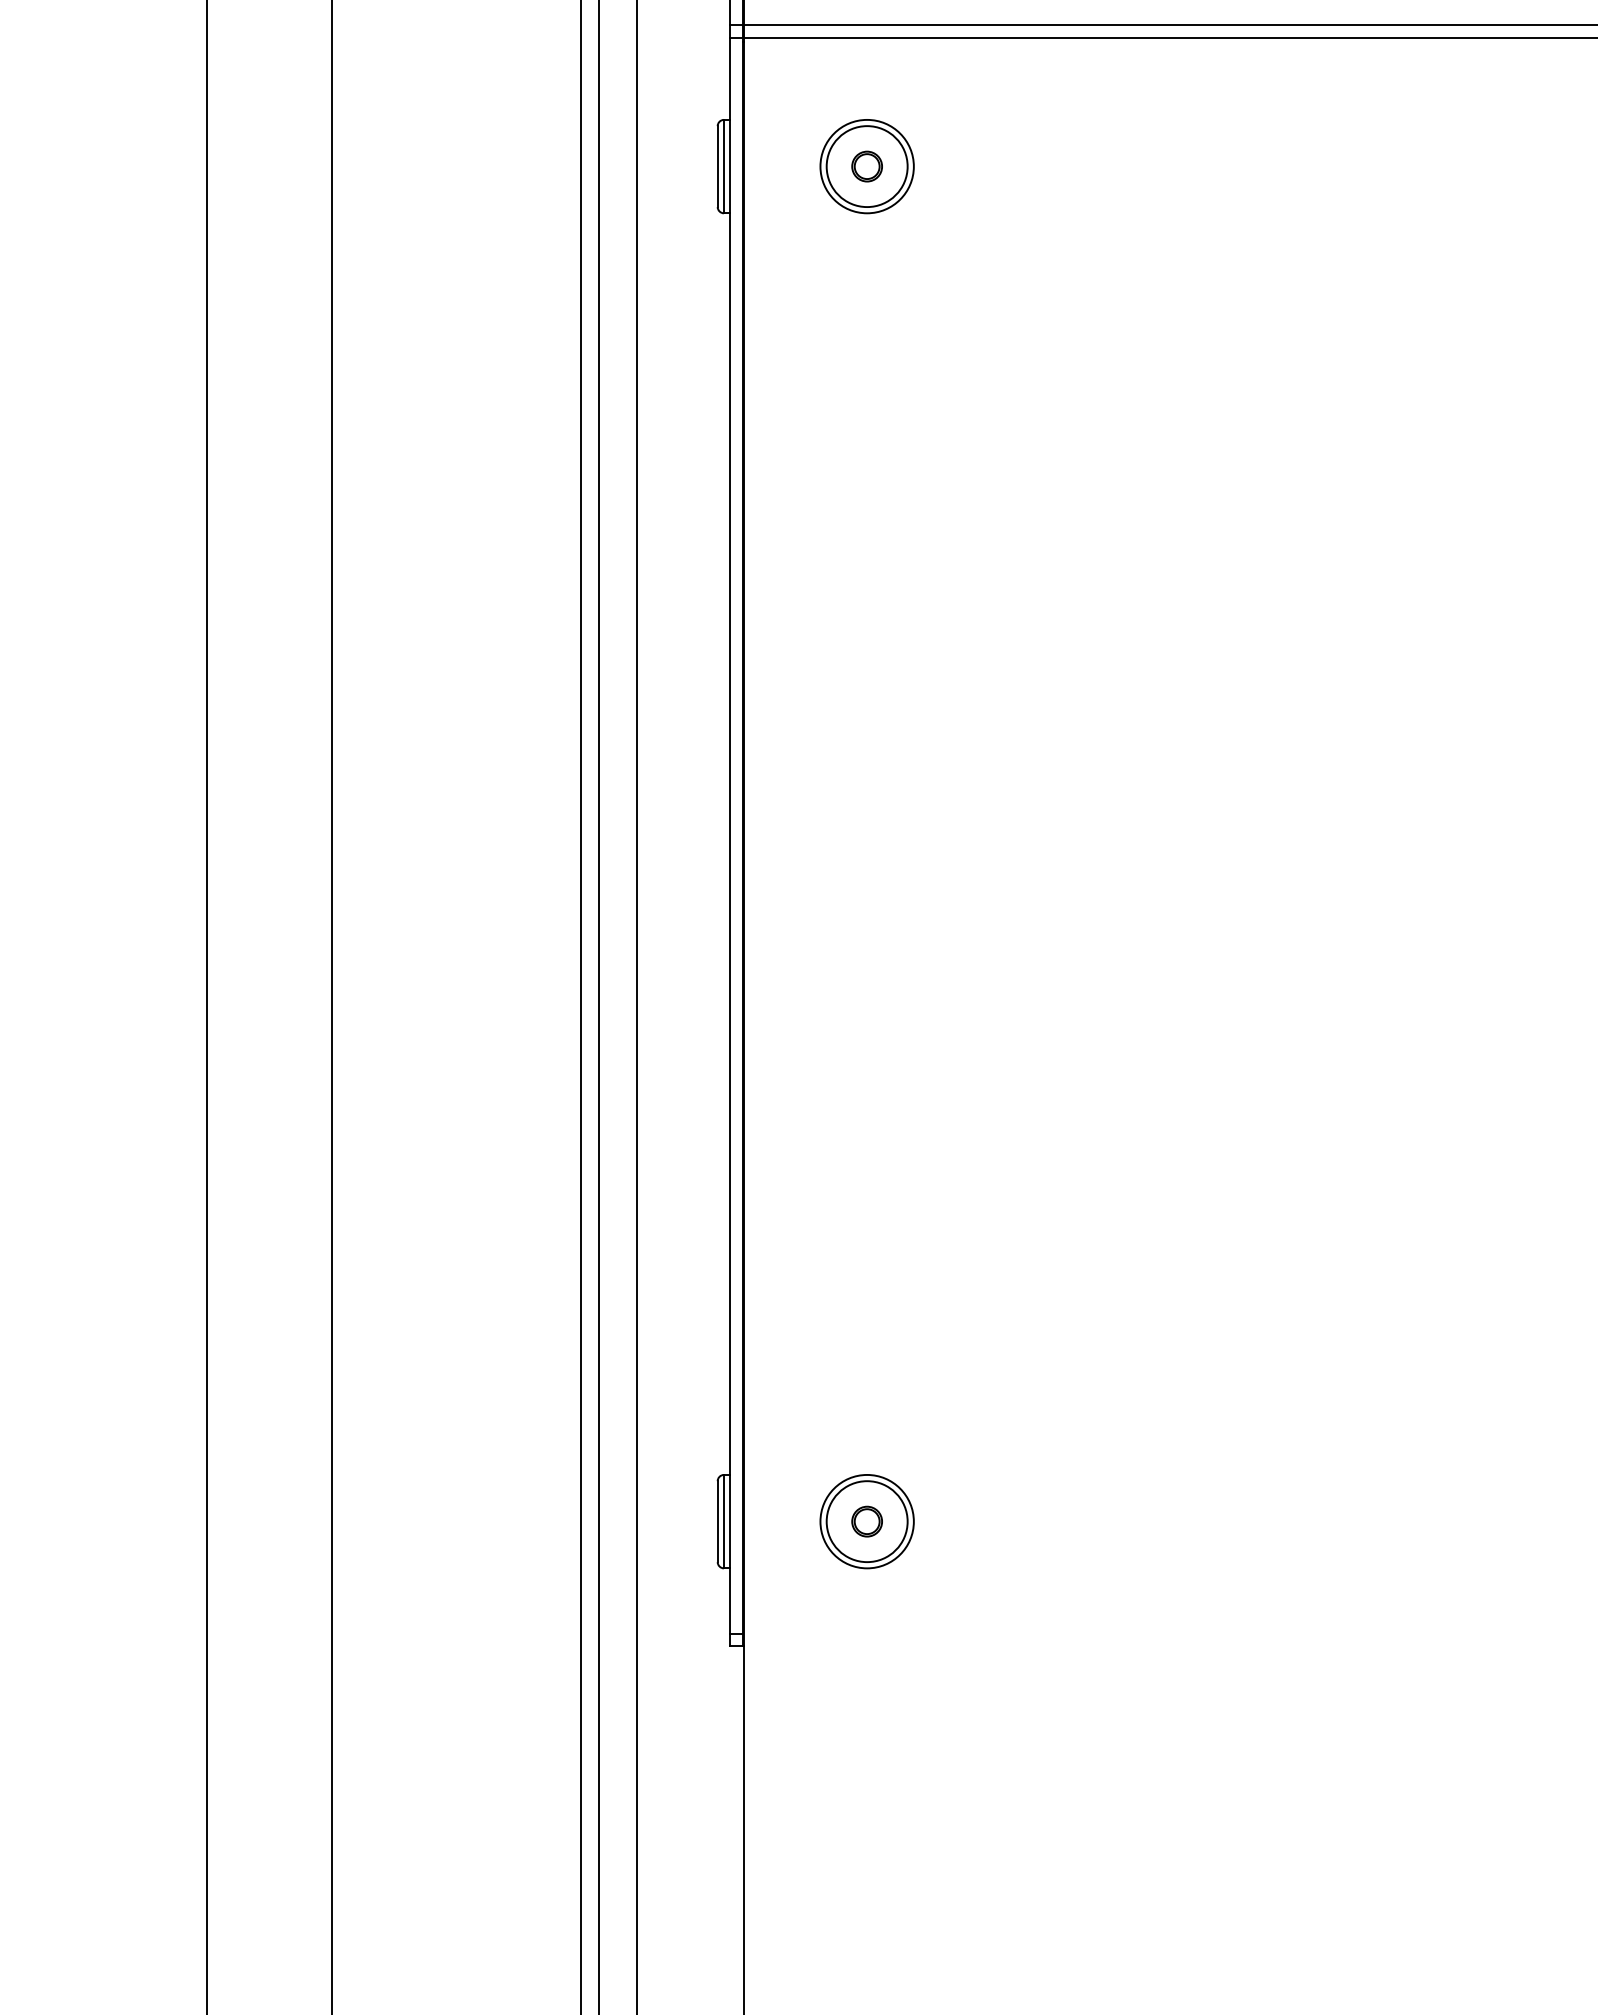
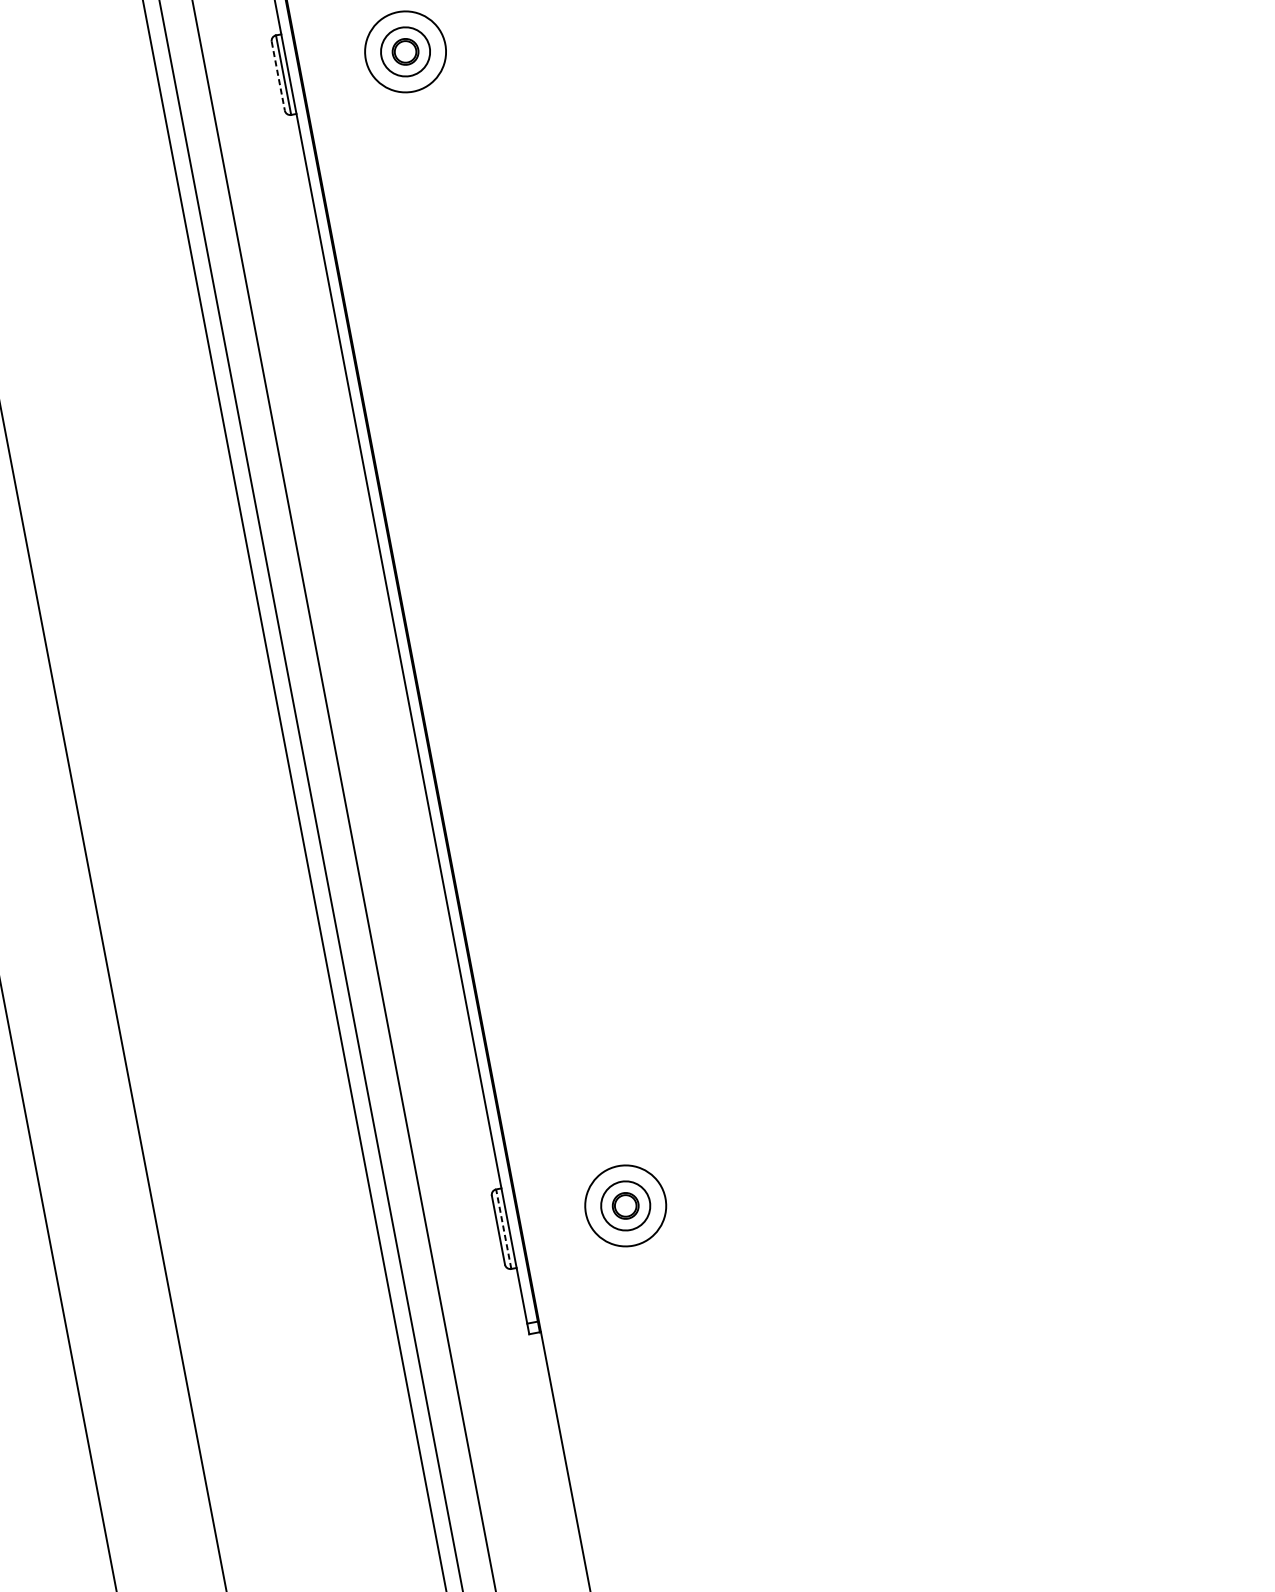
circle: (866, 166) -> (405, 51), size x0.7
line: (717, 167) -> (278, 76), solid -> dashed
line: (723, 1521) -> (503, 1229), solid -> dashed
circle: (866, 1521) -> (625, 1205), size x0.7

